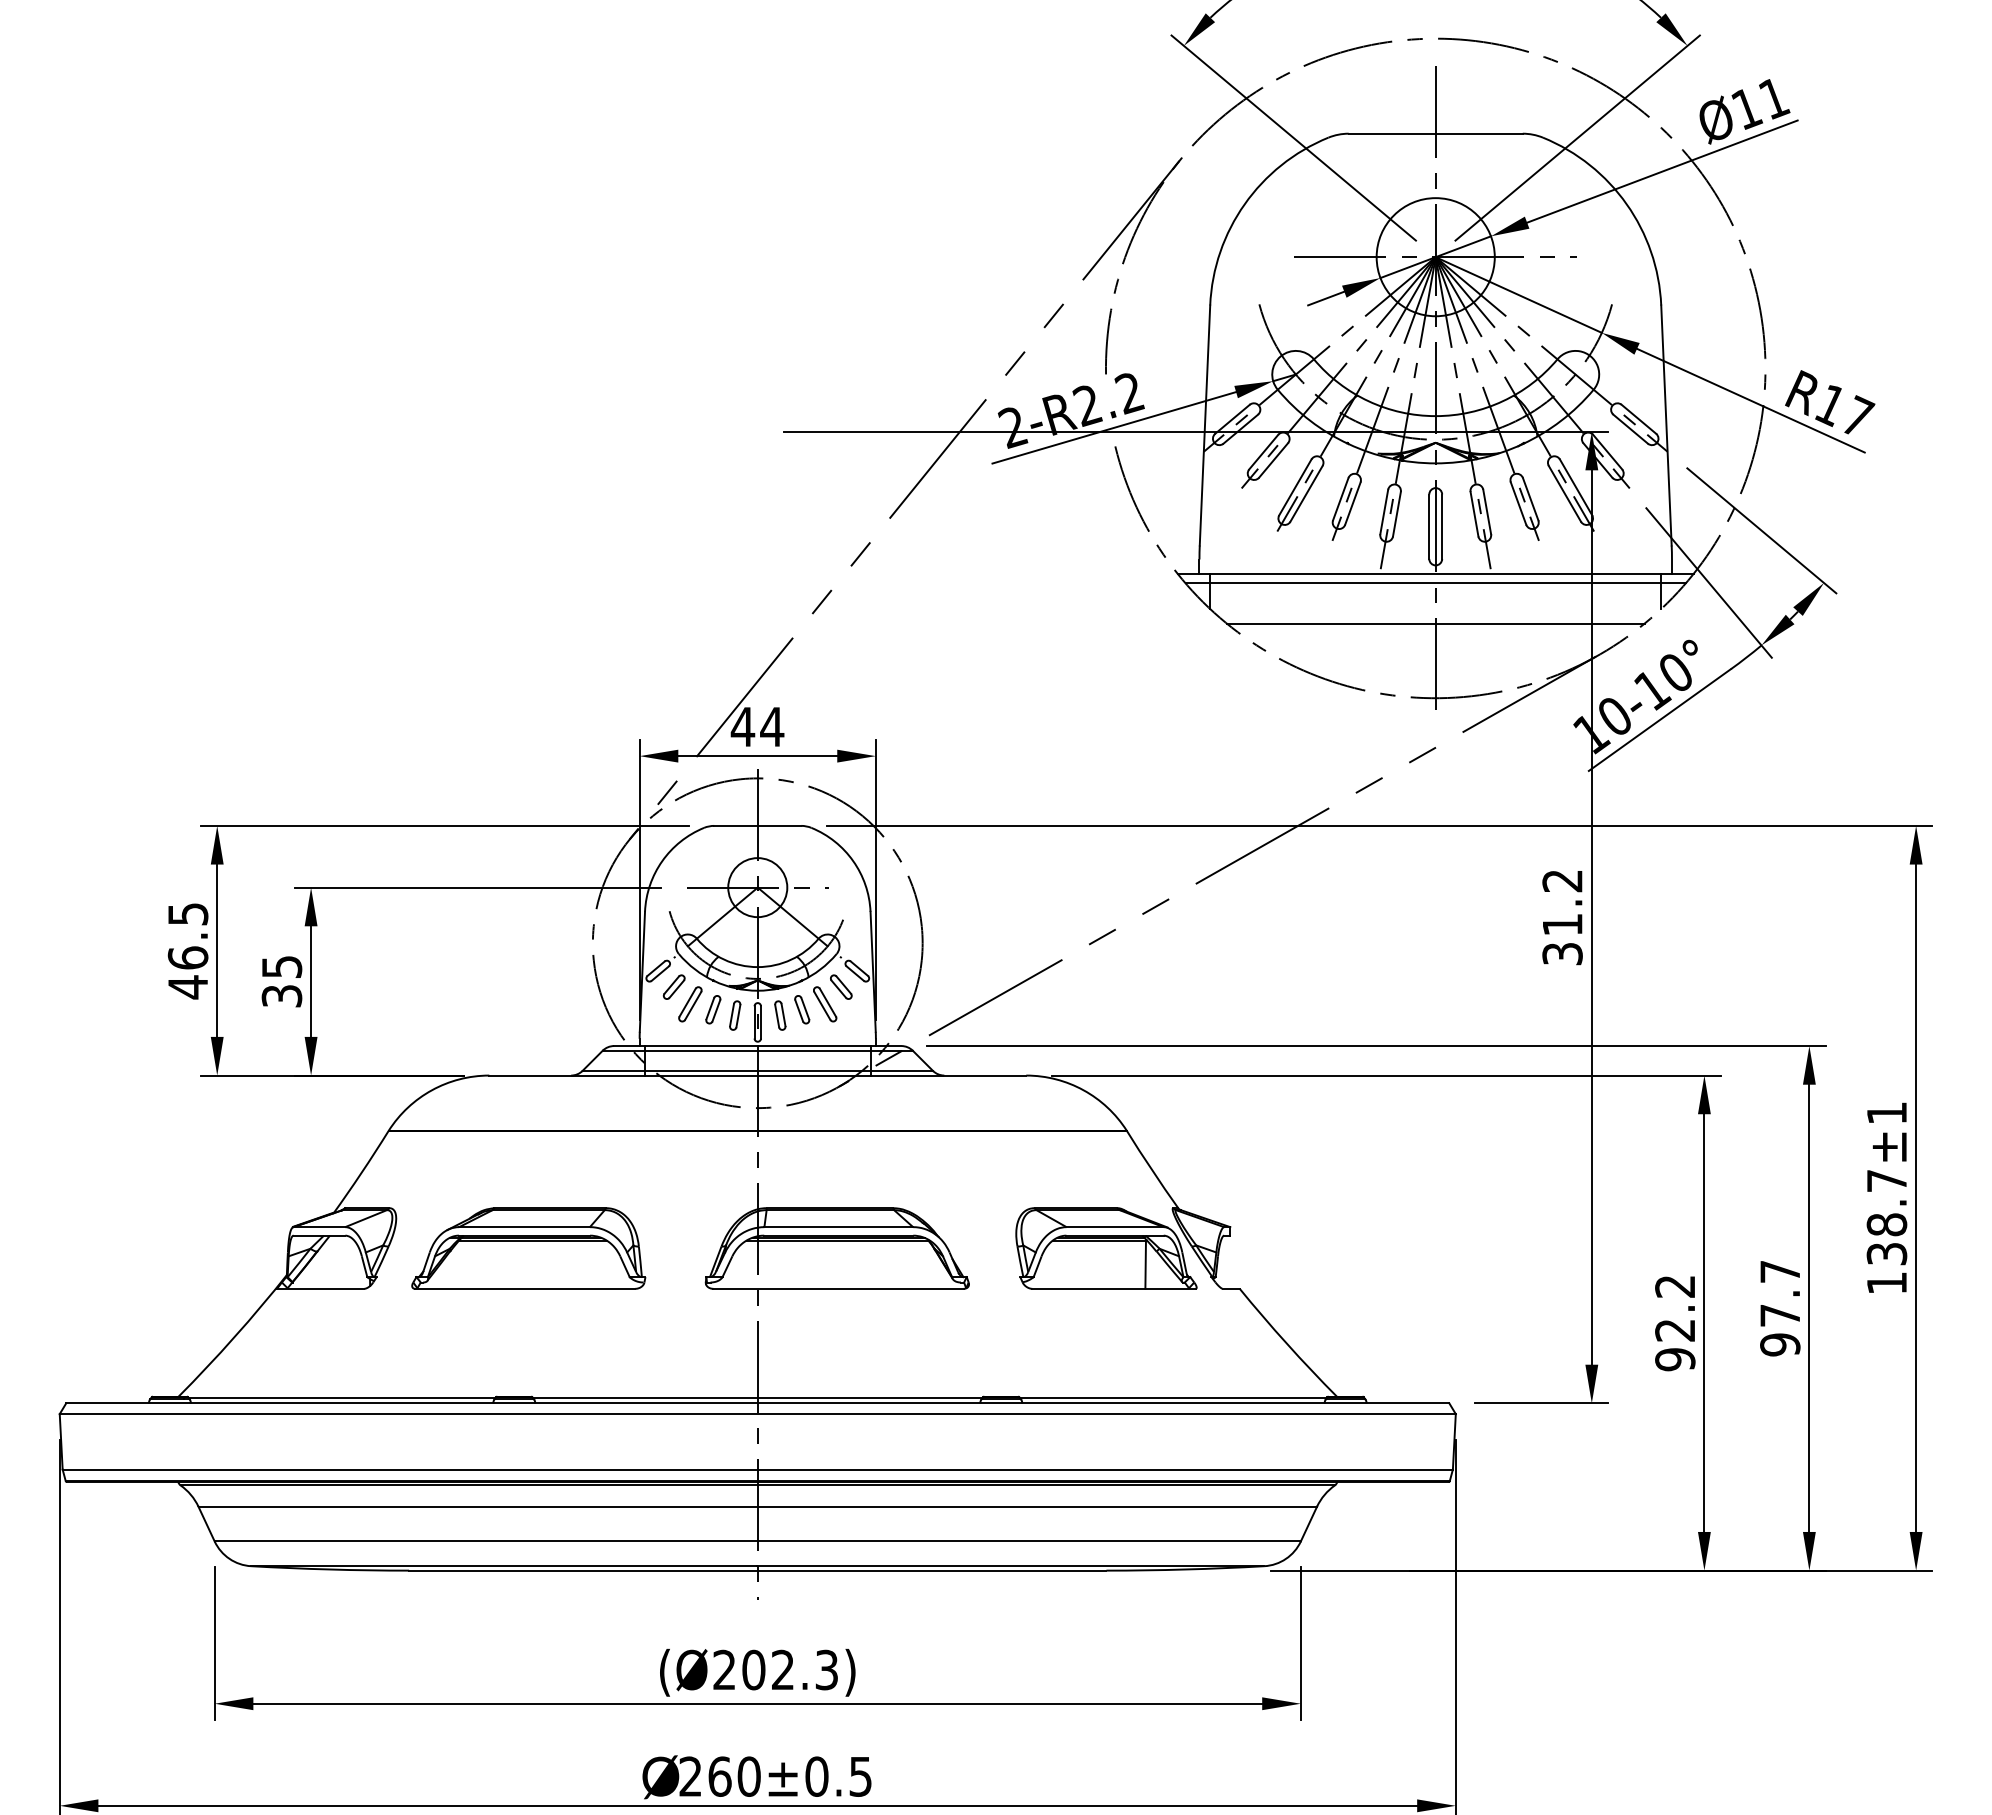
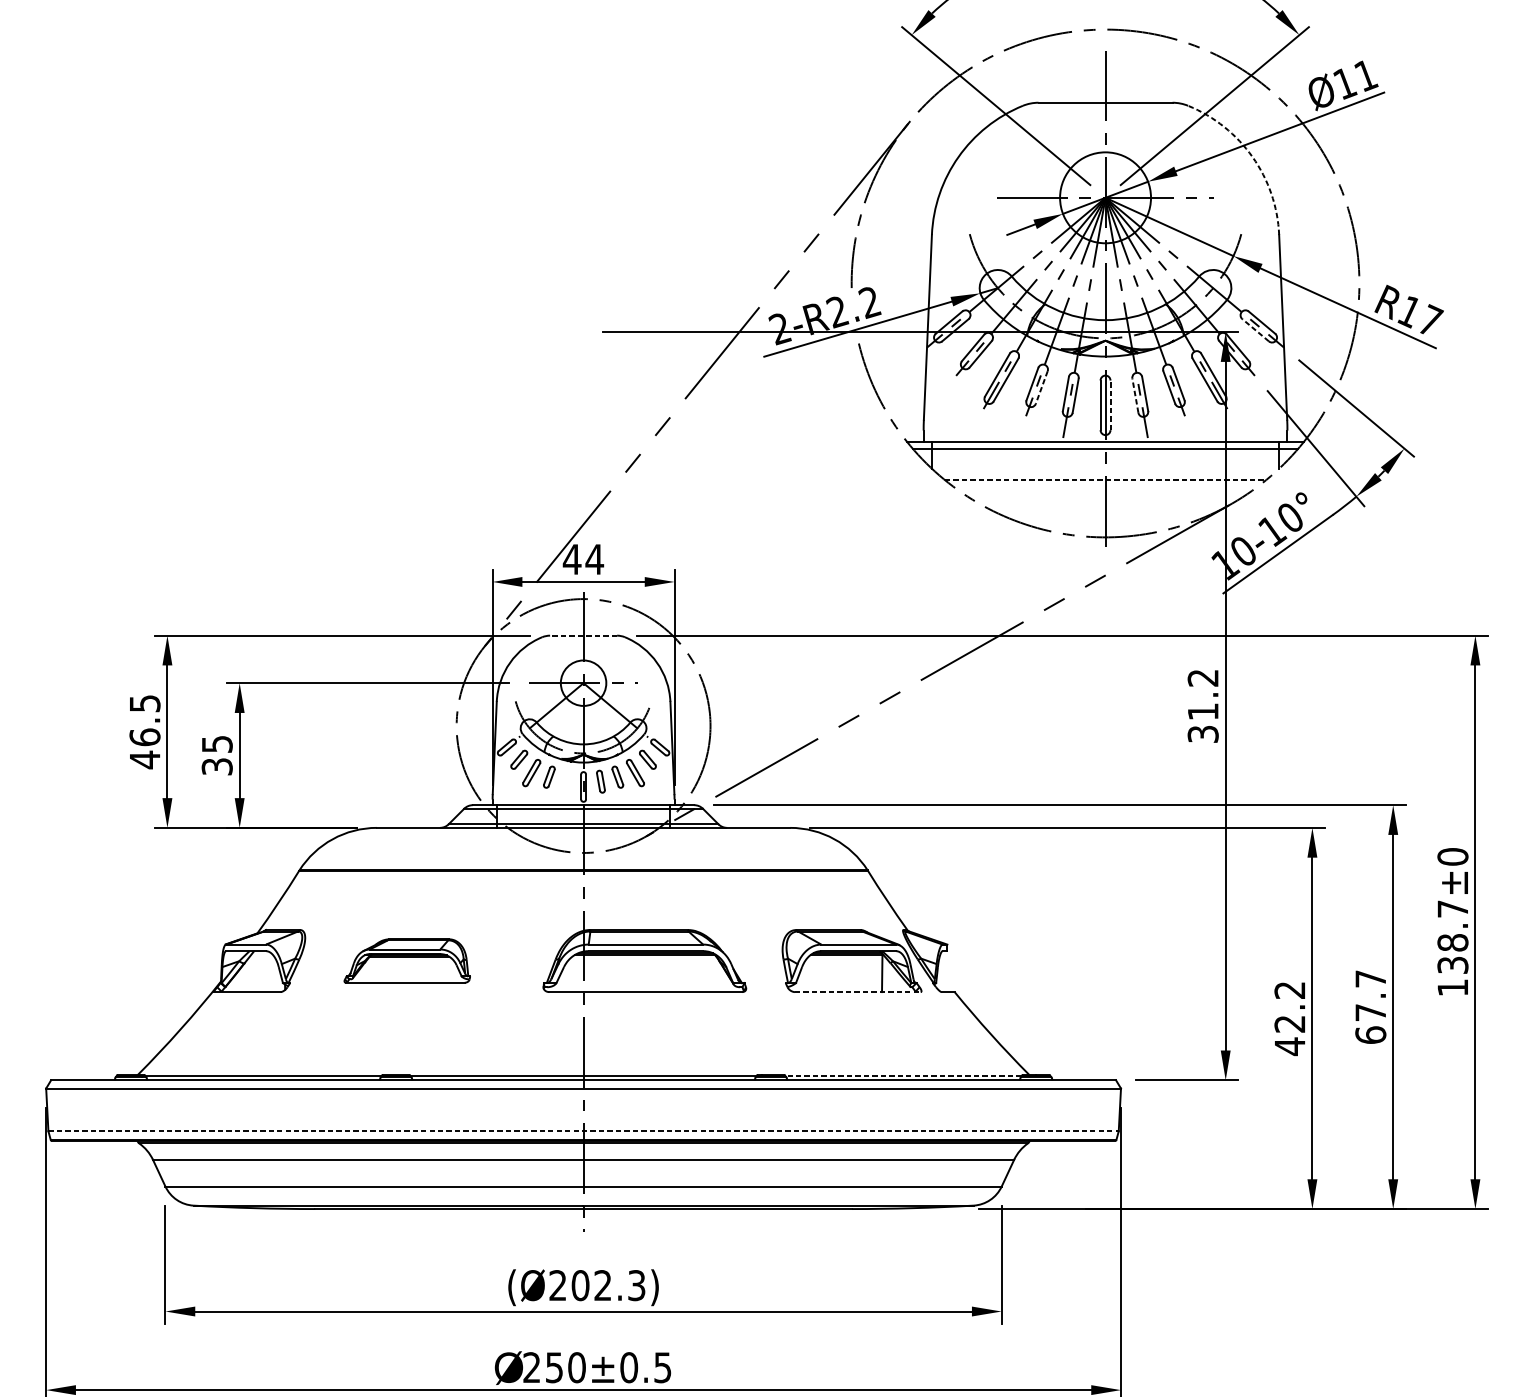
arc: (1626, 204) -> (1252, 157), solid -> dashed
line: (1630, 429) -> (1255, 330), solid -> dashed
line: (1352, 503) -> (1041, 387), solid -> dashed
line: (1474, 514) -> (1135, 395), solid -> dashed
line: (1442, 526) -> (1110, 405), solid -> dashed
line: (1435, 623) -> (1105, 479), solid -> dashed
line: (757, 825) -> (583, 635), solid -> dashed
part: (735, 1015) -> (566, 781), removed
text: (1886, 1112) -> (1452, 856), 138.7±1 -> 138.7±0
part: (528, 1248) -> (407, 961), size x0.7
line: (1113, 1288) -> (857, 991), solid -> dashed
text: (1780, 1344) -> (1370, 1034), 97.7 -> 67.7
text: (1675, 1359) -> (1290, 1046), 92.2 -> 42.2
line: (1172, 1398) -> (902, 1076), solid -> dashed
line: (758, 1469) -> (584, 1131), solid -> dashed
text: (719, 1776) -> (554, 1367), 260±0.5 -> 250±0.5

